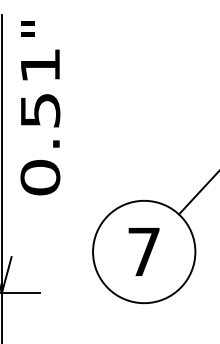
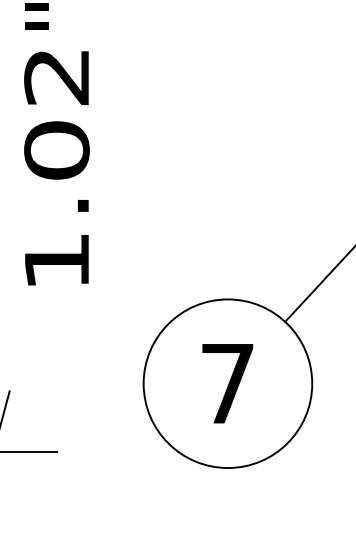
text: (40, 122) -> (57, 170), 0.51 -> 1.02

